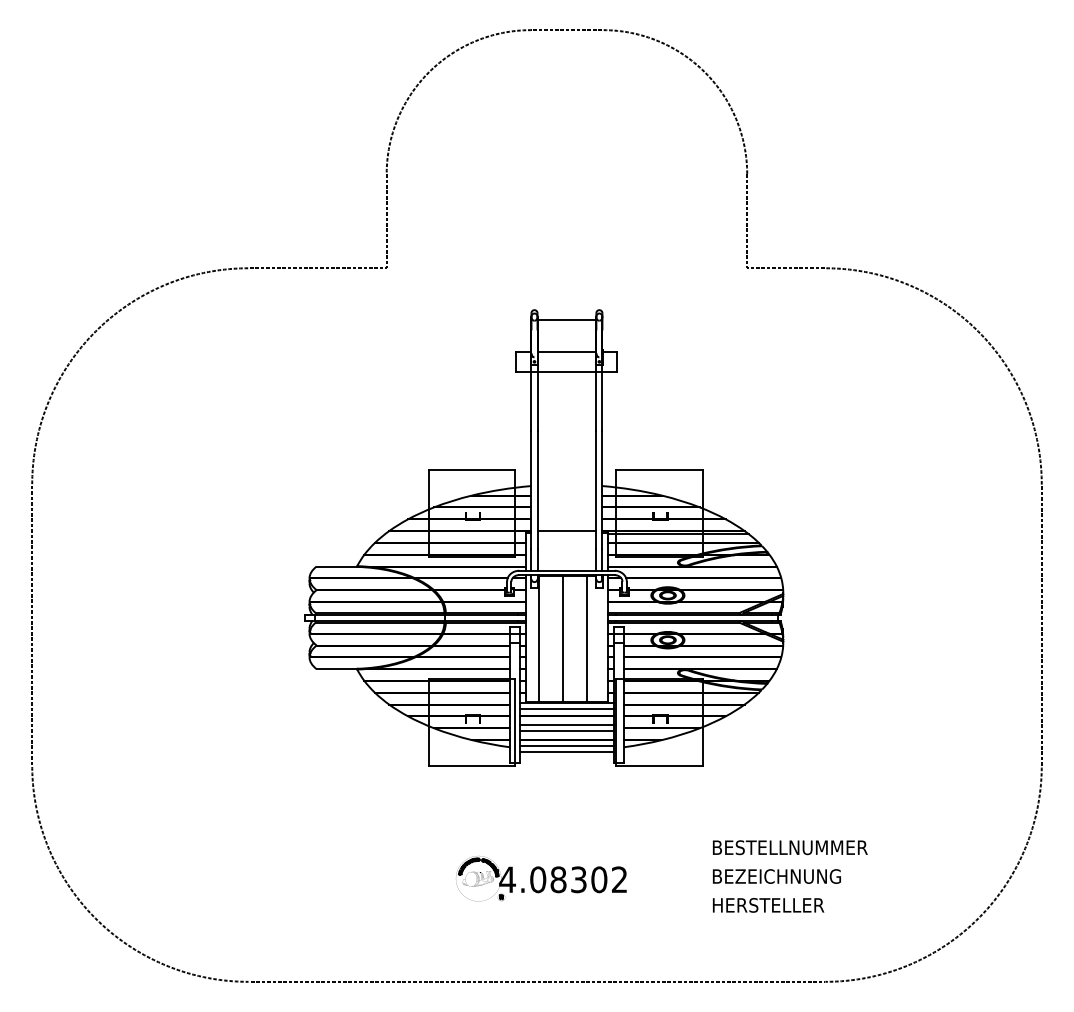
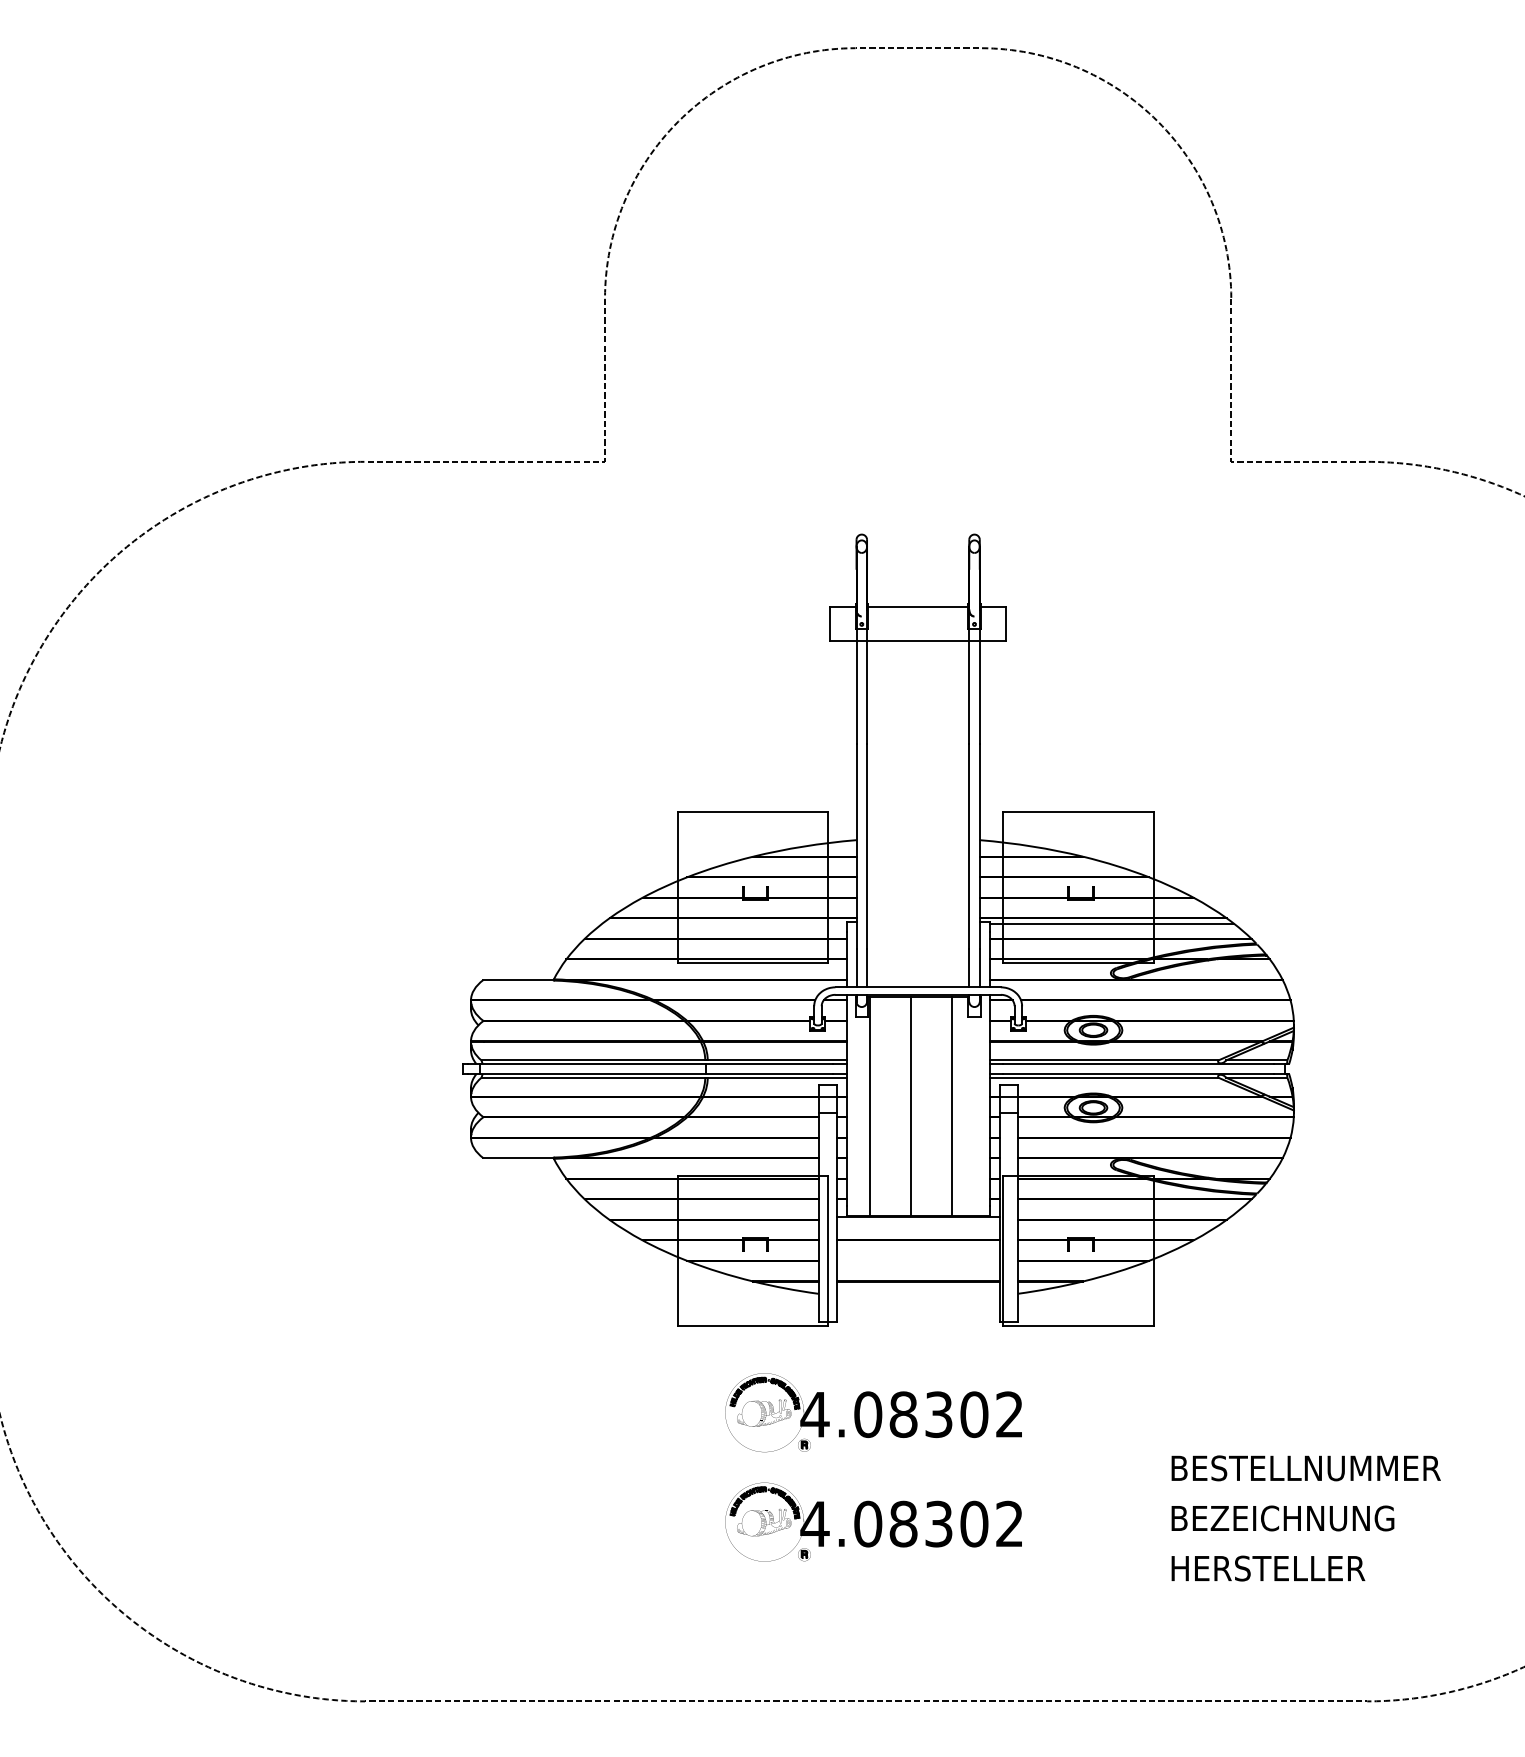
line: (566, 320) -> (917, 552), removed
line: (566, 531) -> (917, 919), removed
line: (566, 708) -> (917, 1226), removed
line: (566, 724) -> (917, 1254), removed
line: (566, 730) -> (917, 1264), removed
line: (566, 746) -> (917, 1292), removed
line: (566, 752) -> (917, 1302), removed
part: (541, 815) -> (873, 1412), added

